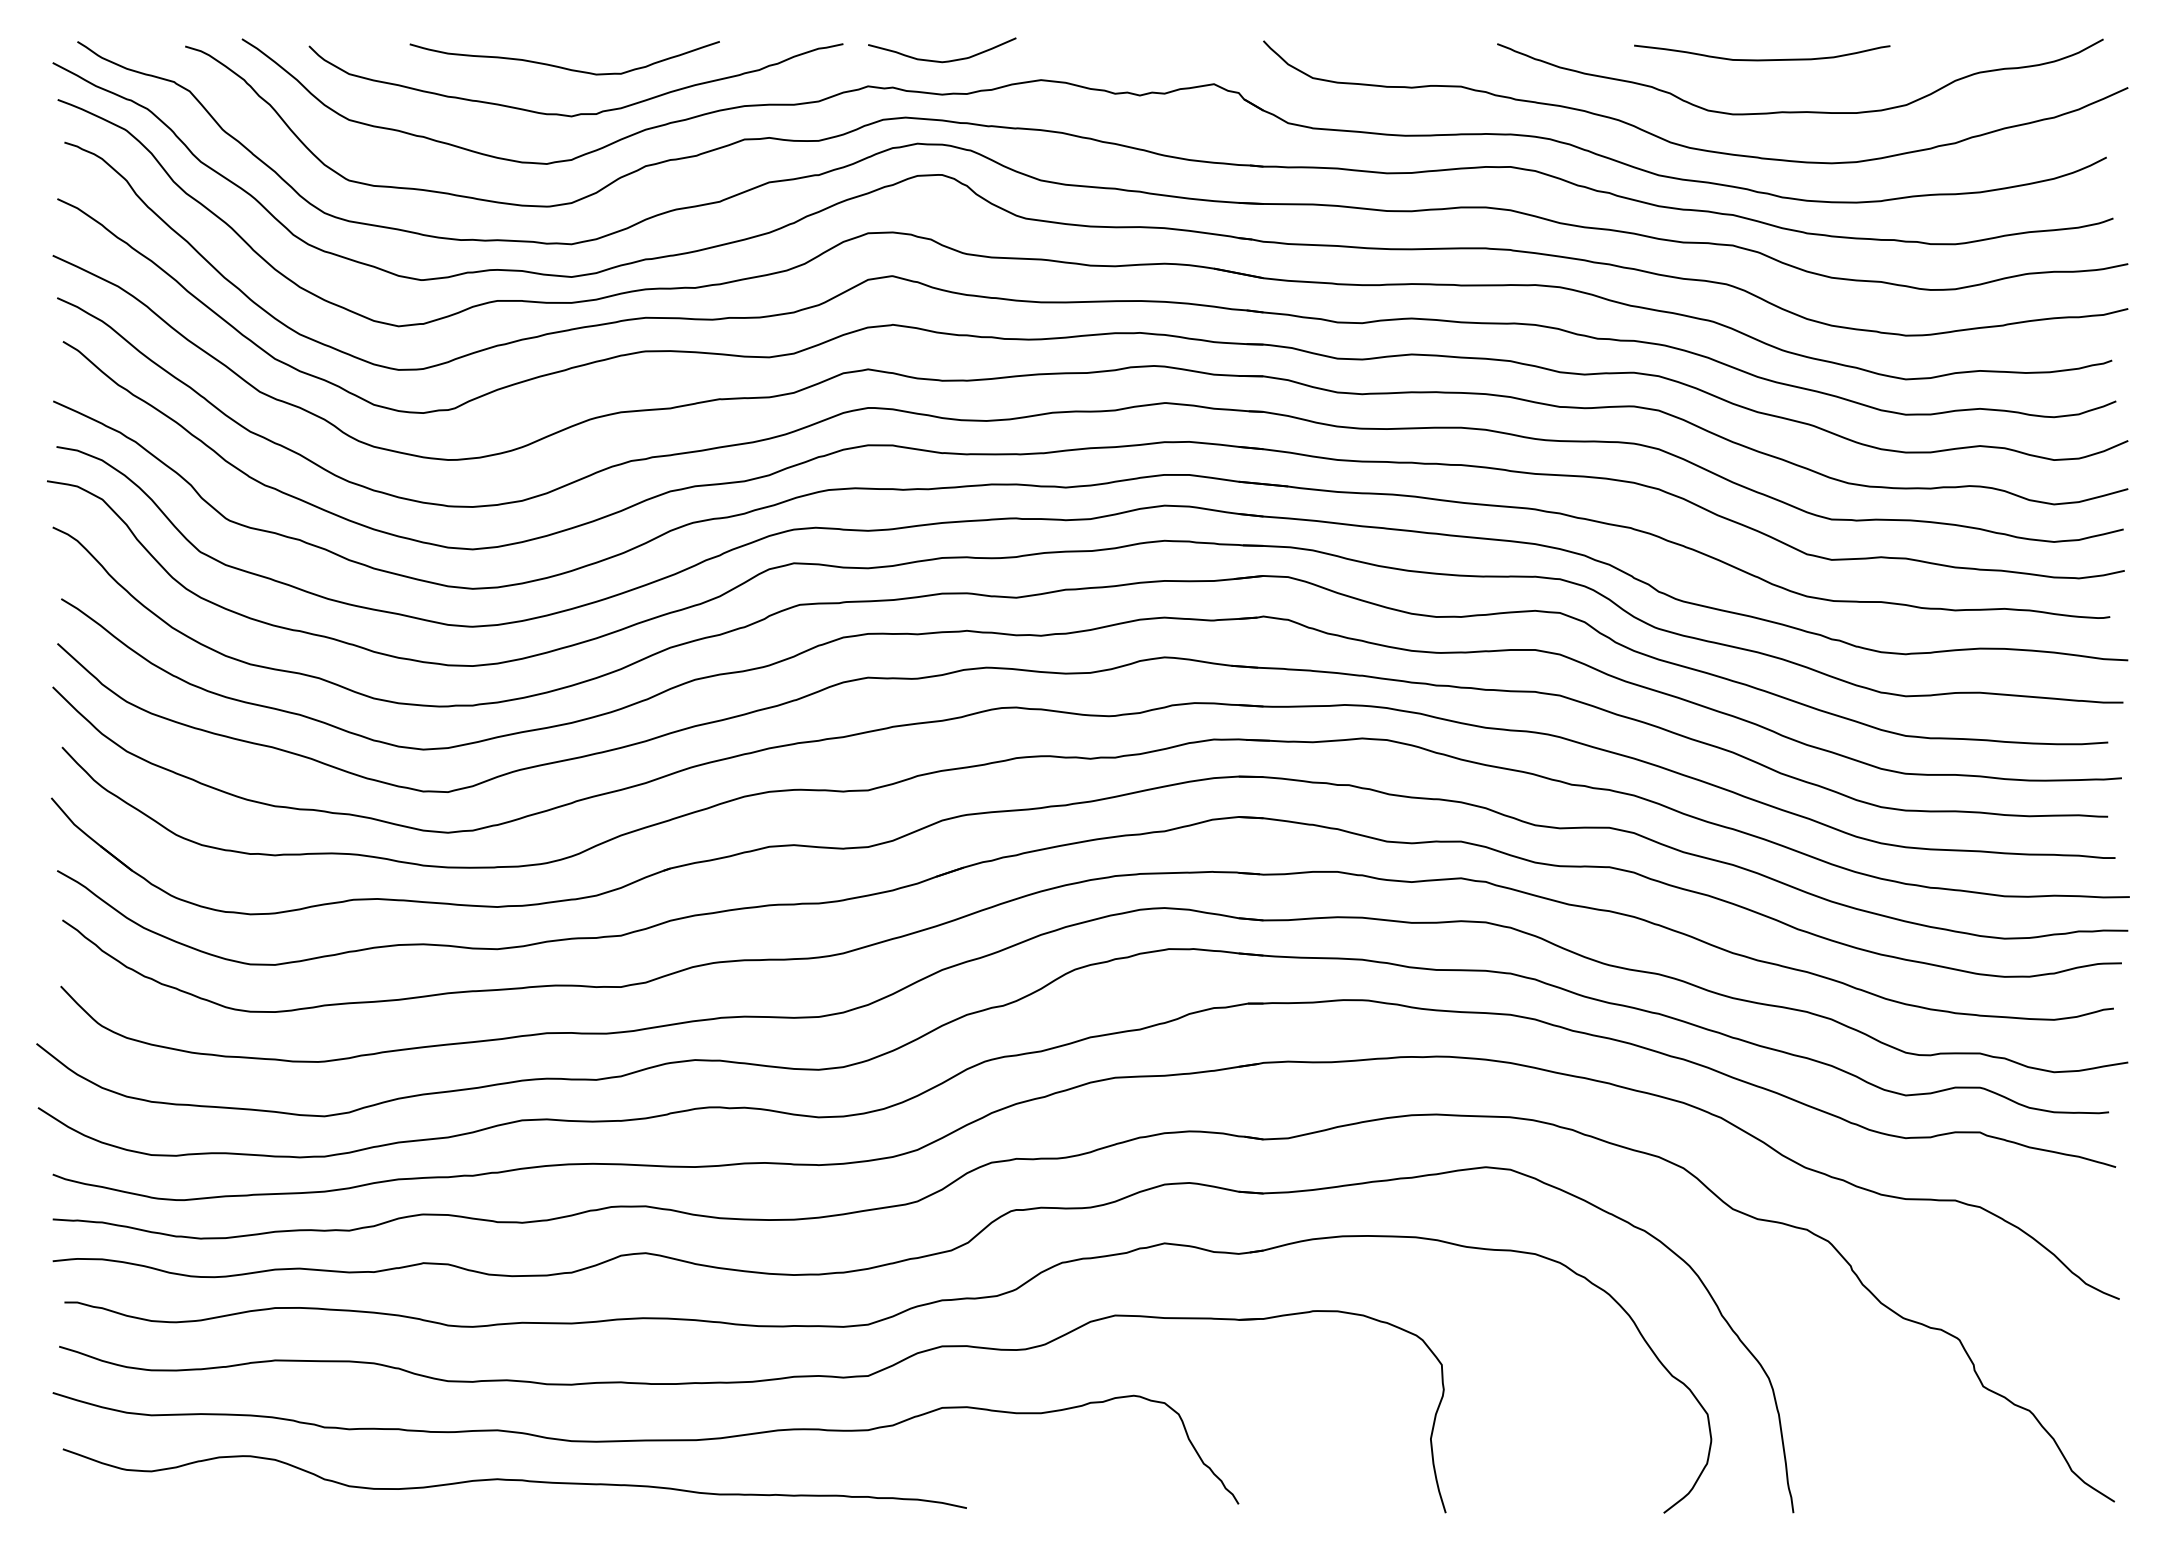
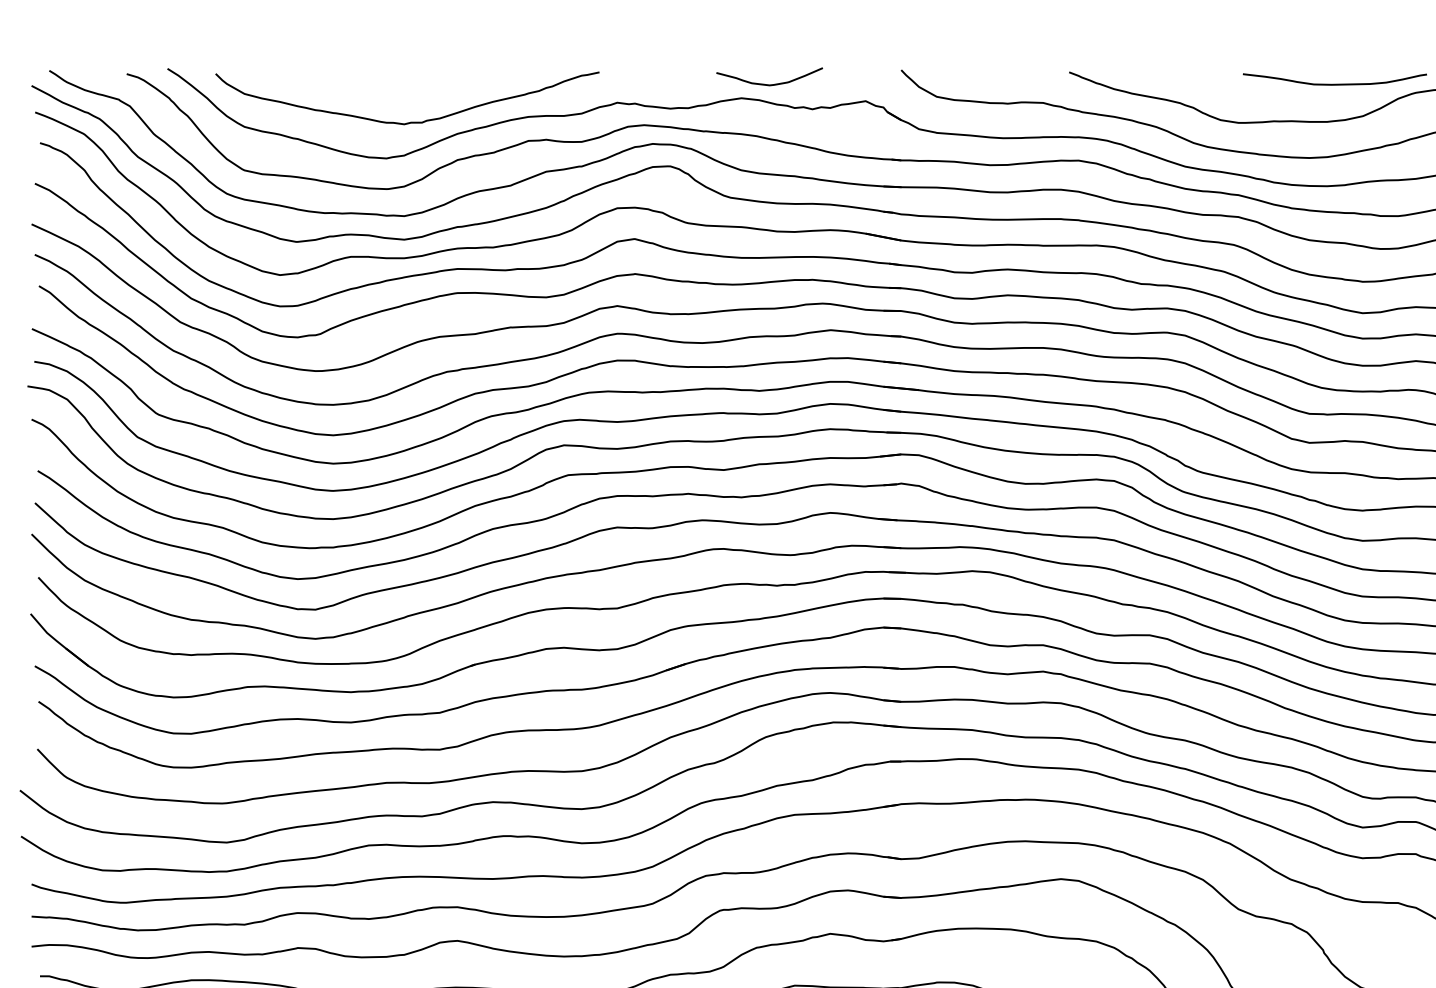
curve: (1762, 59) -> (1335, 84), moved
curve: (938, 60) -> (766, 84), moved
curve: (561, 66) -> (397, 88), removed

